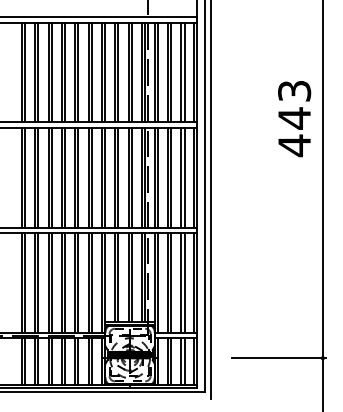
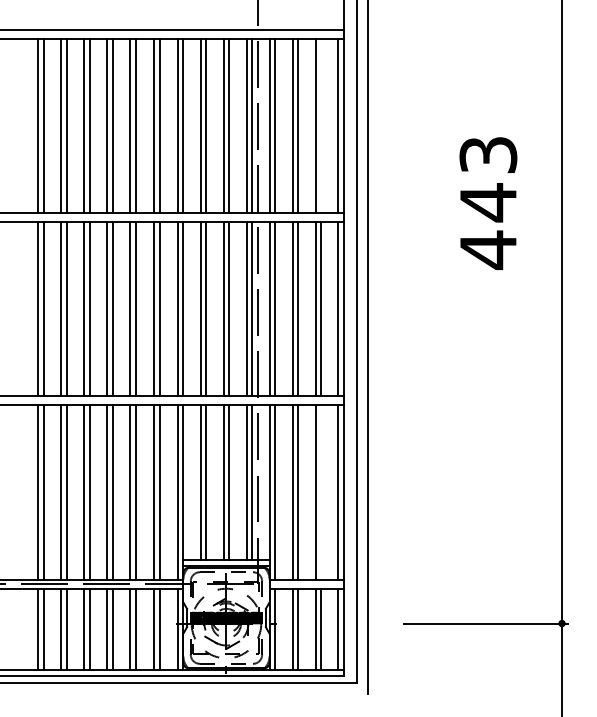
line: (184, 72) -> (321, 126), removed
text: (294, 119) -> (488, 204), moved
line: (184, 282) -> (321, 491), removed

